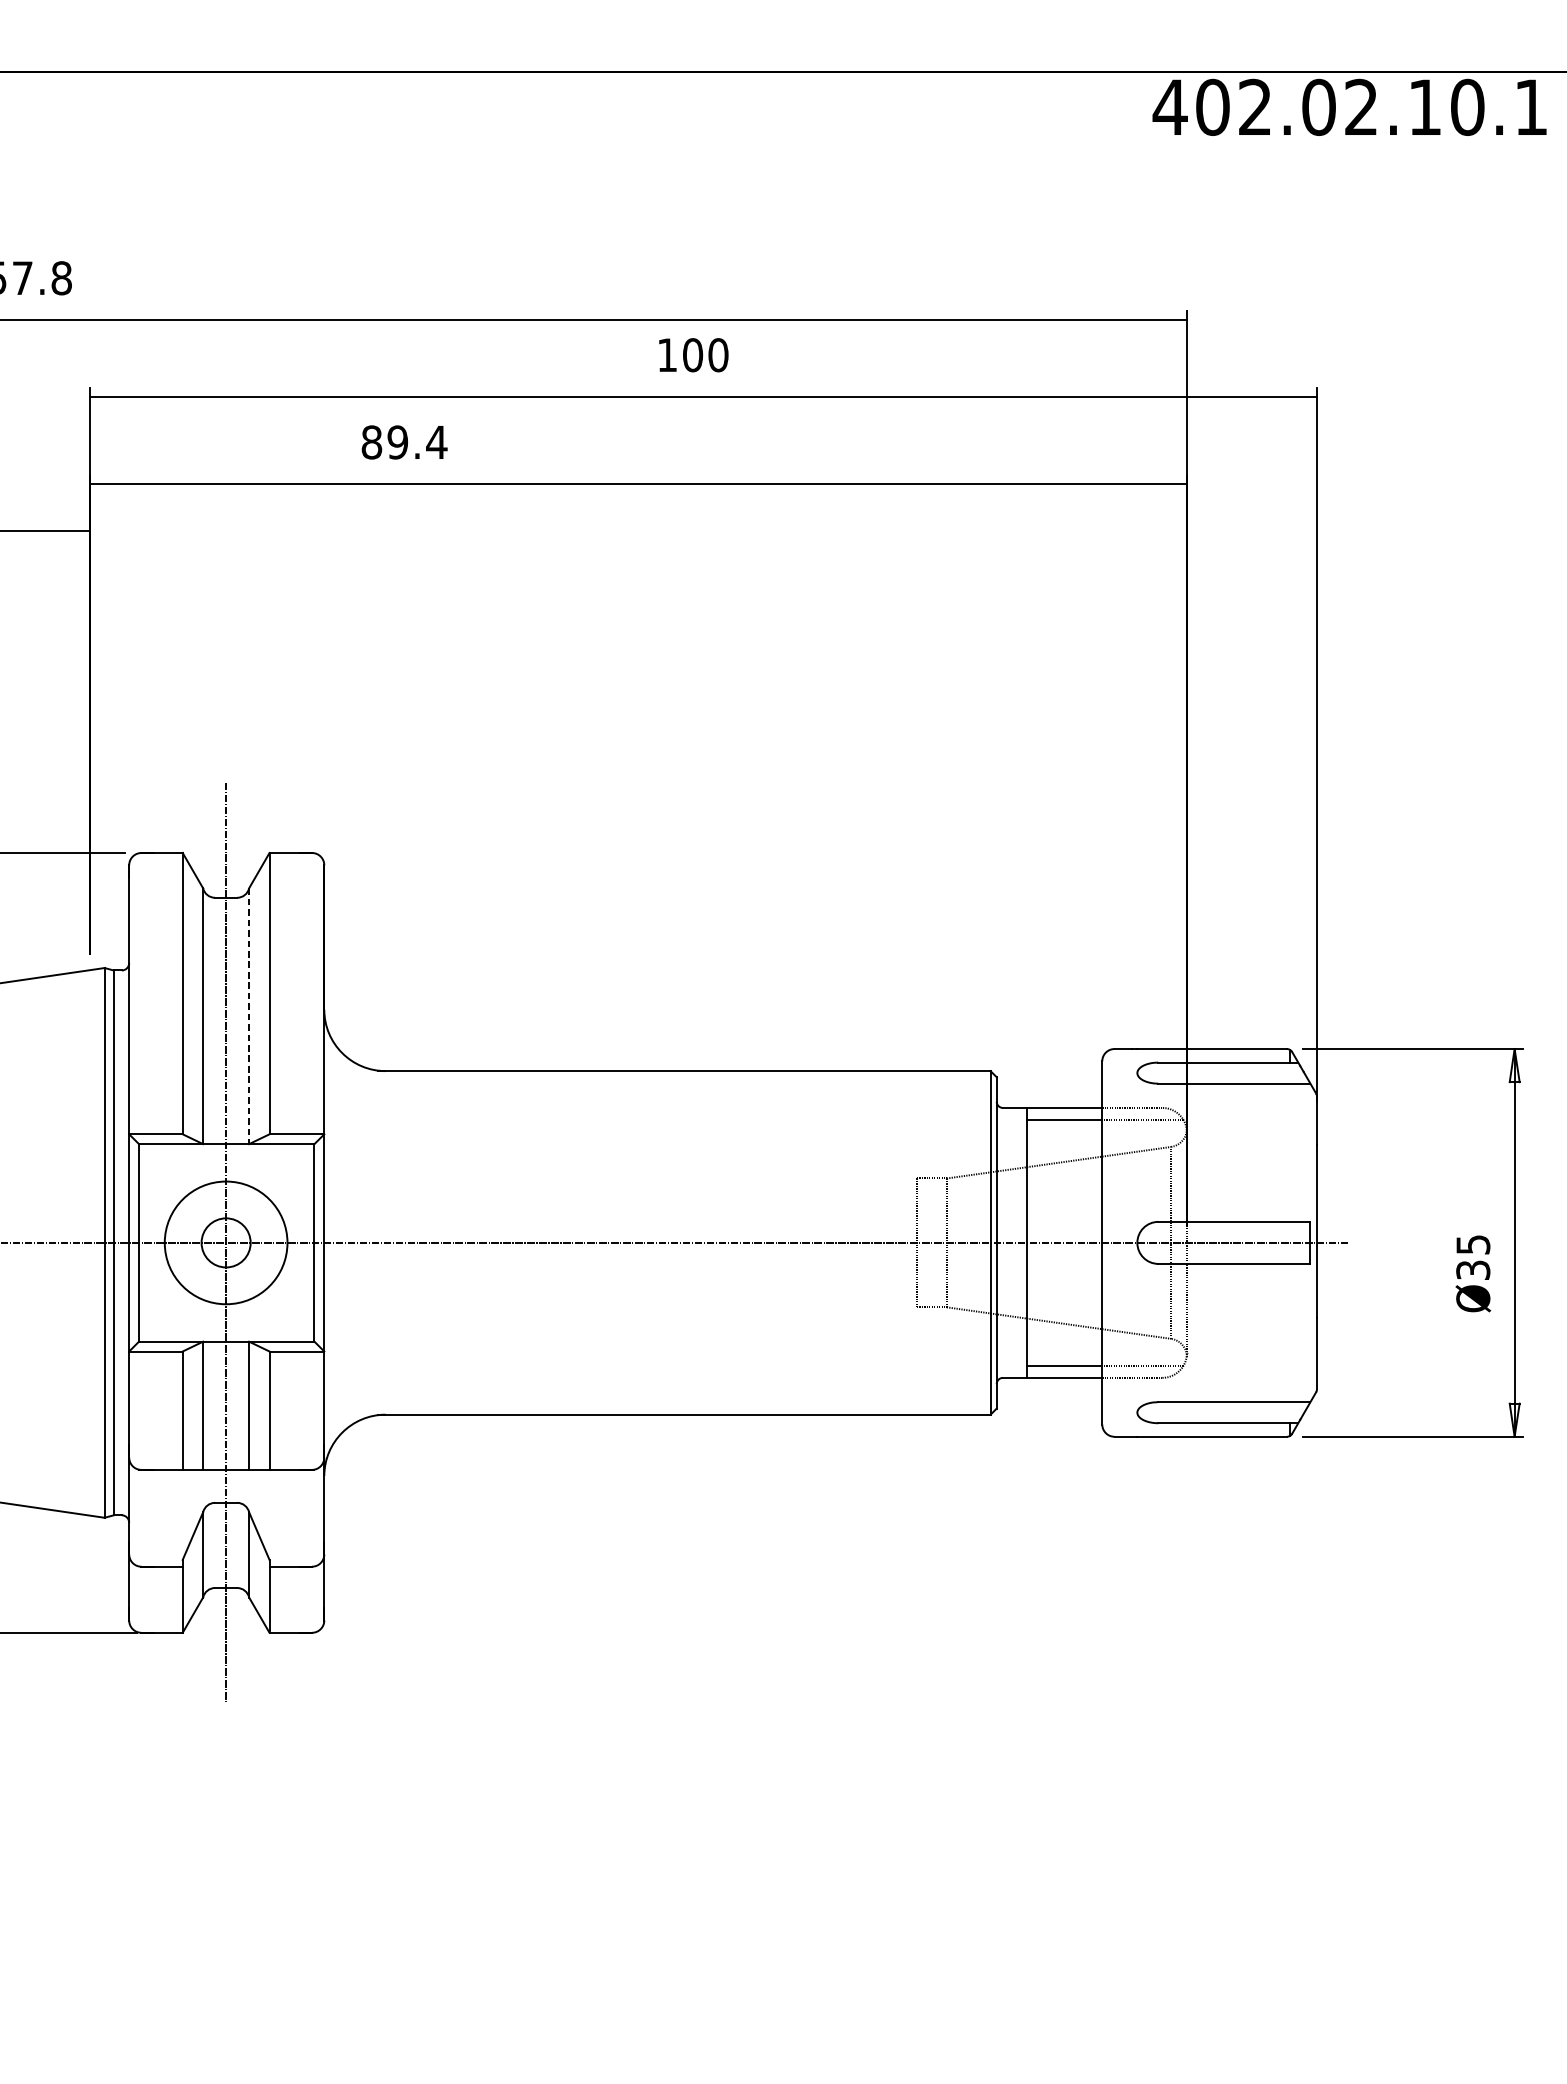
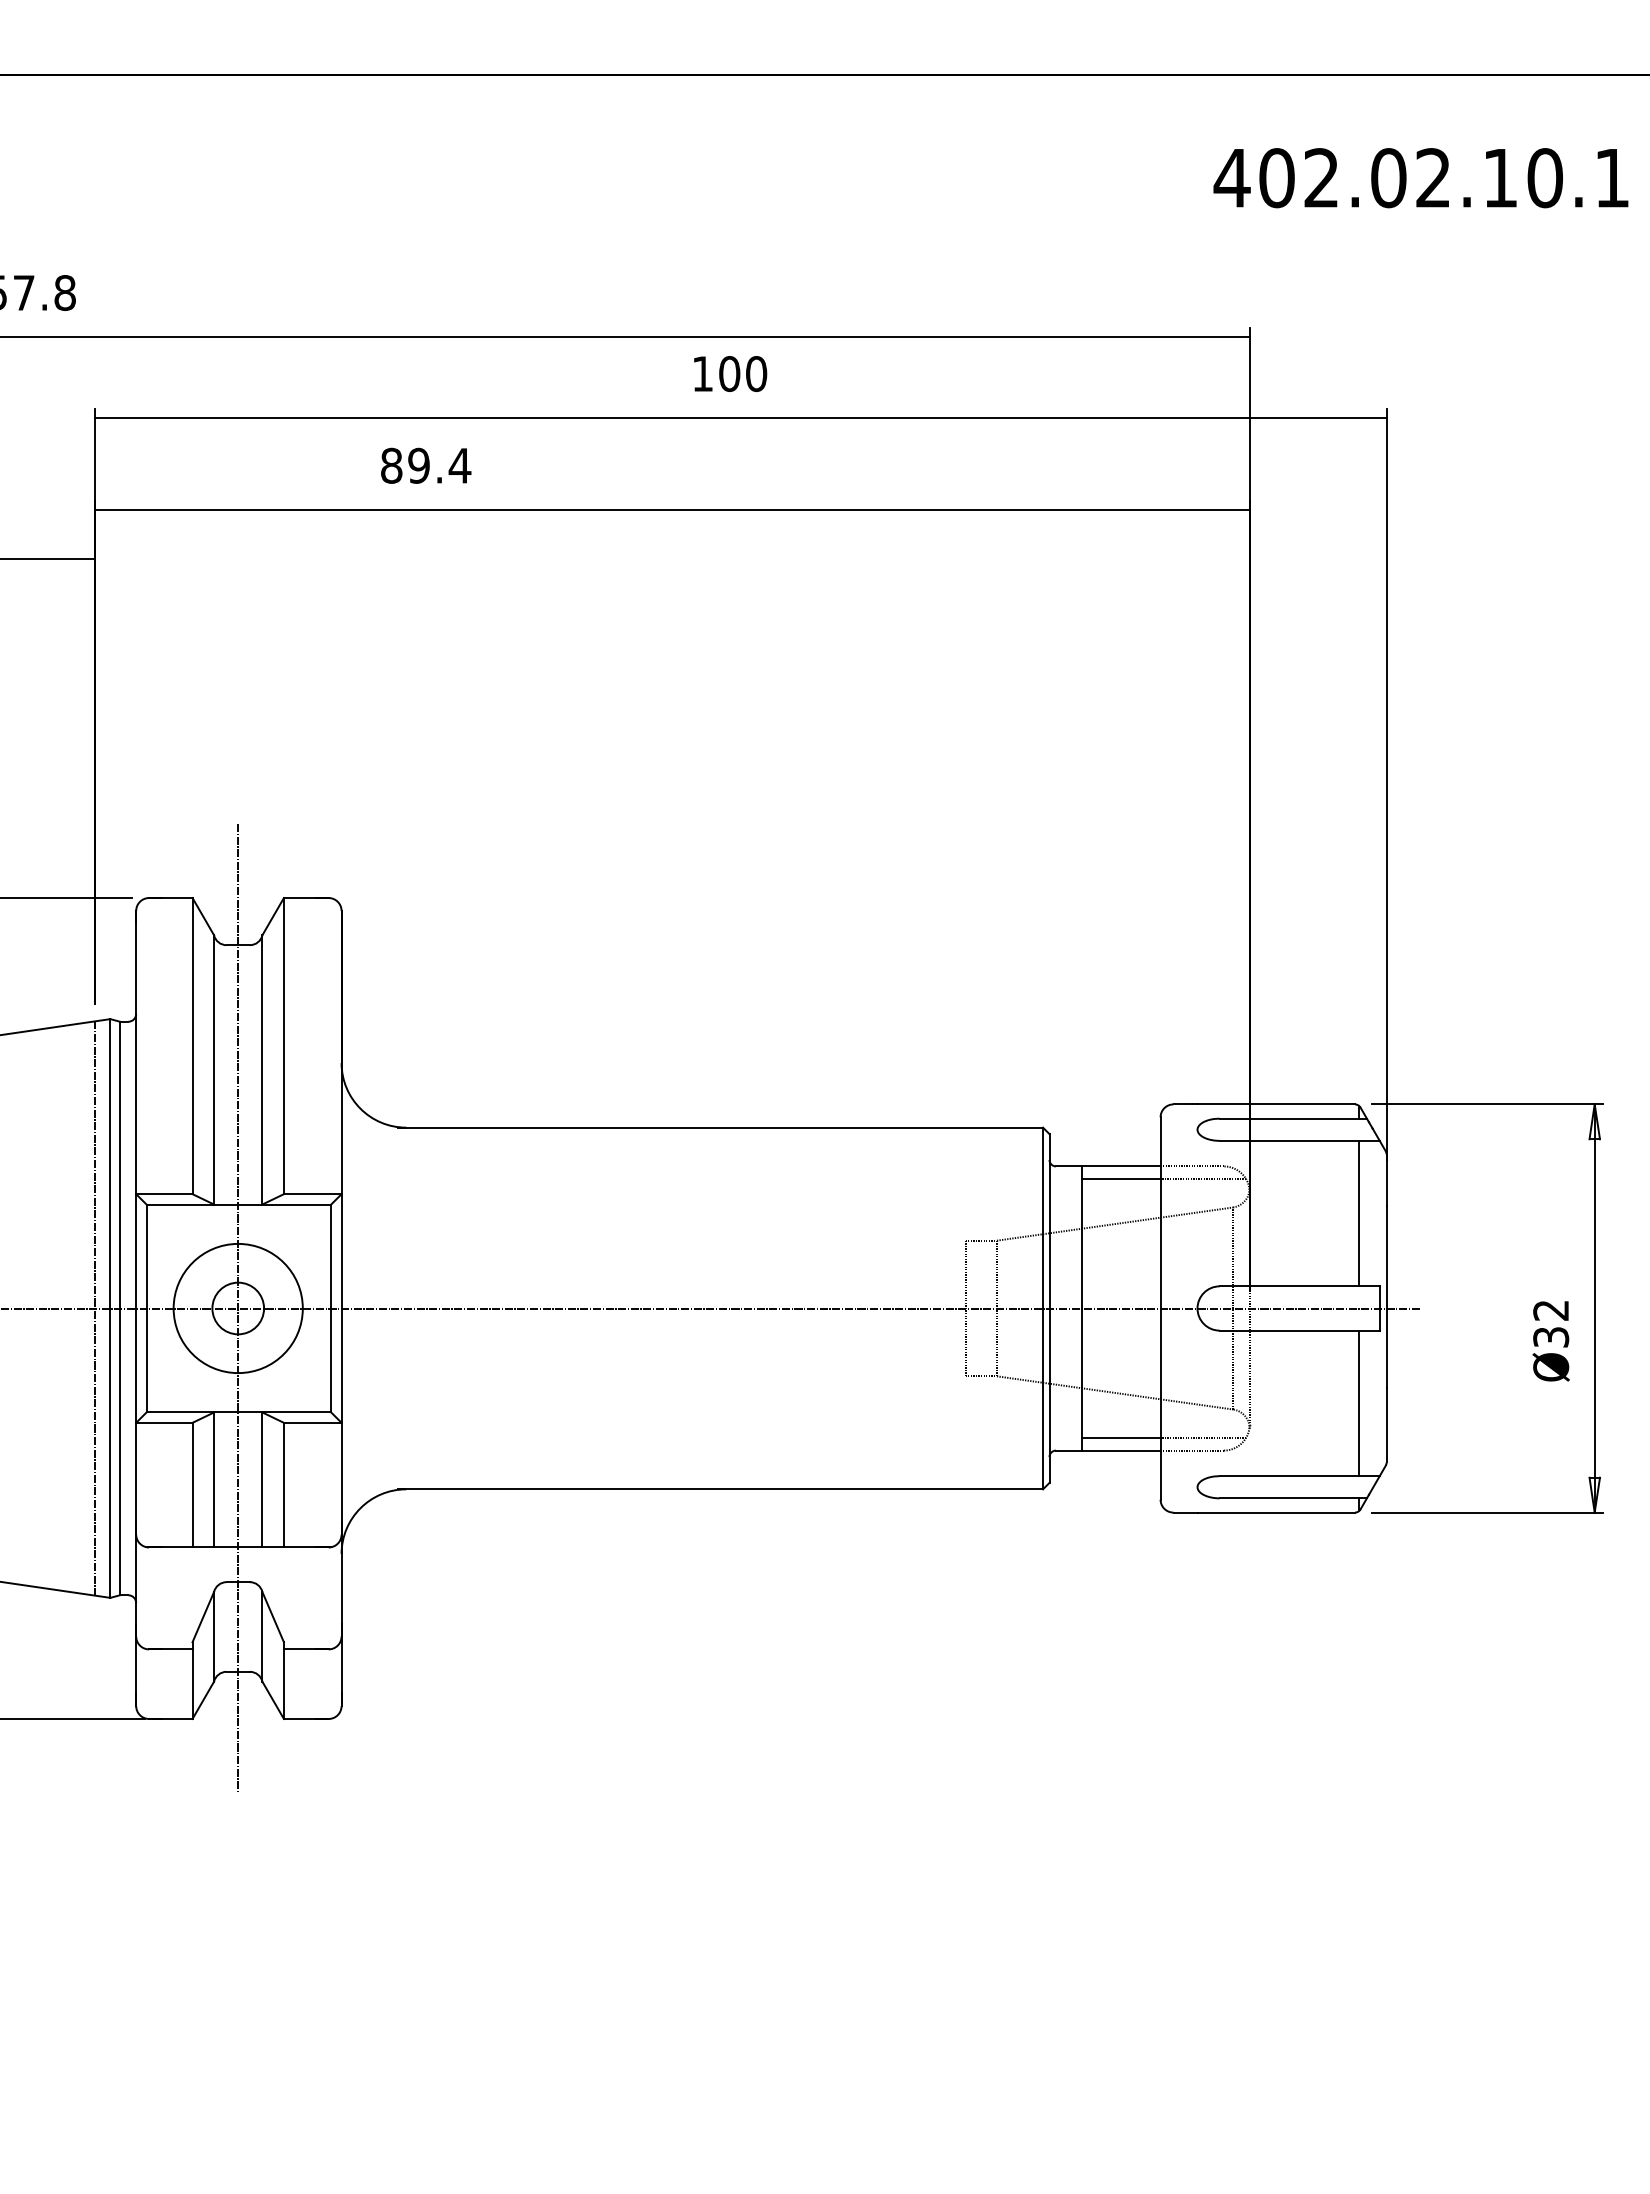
text: (1349, 107) -> (1420, 178), moved
line: (249, 1015) -> (262, 1069), dashed -> solid
line: (1290, 1152) -> (1358, 1213), added
line: (89, 1242) -> (94, 1308), added
text: (1473, 1244) -> (1551, 1310), Ø35 -> Ø32
line: (1290, 1333) -> (1358, 1403), added

